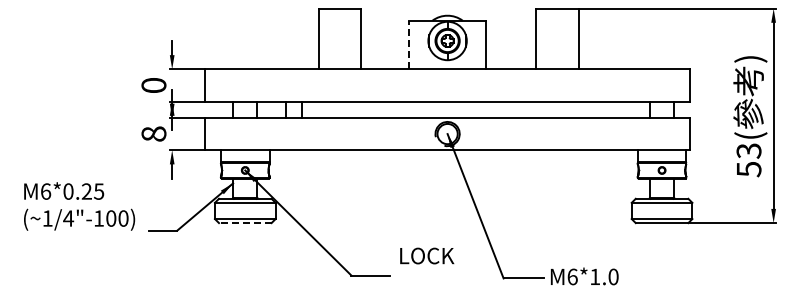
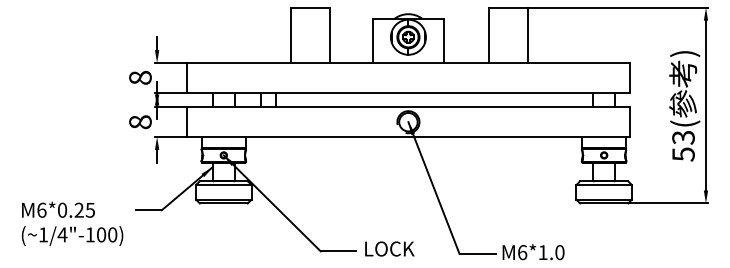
line: (409, 44) -> (373, 40), dashed -> solid
text: (153, 85) -> (140, 77), 0 -> 8
text: (79, 206) -> (72, 223), moved
line: (244, 223) -> (223, 203), dashed -> solid
text: (427, 255) -> (390, 248), moved

